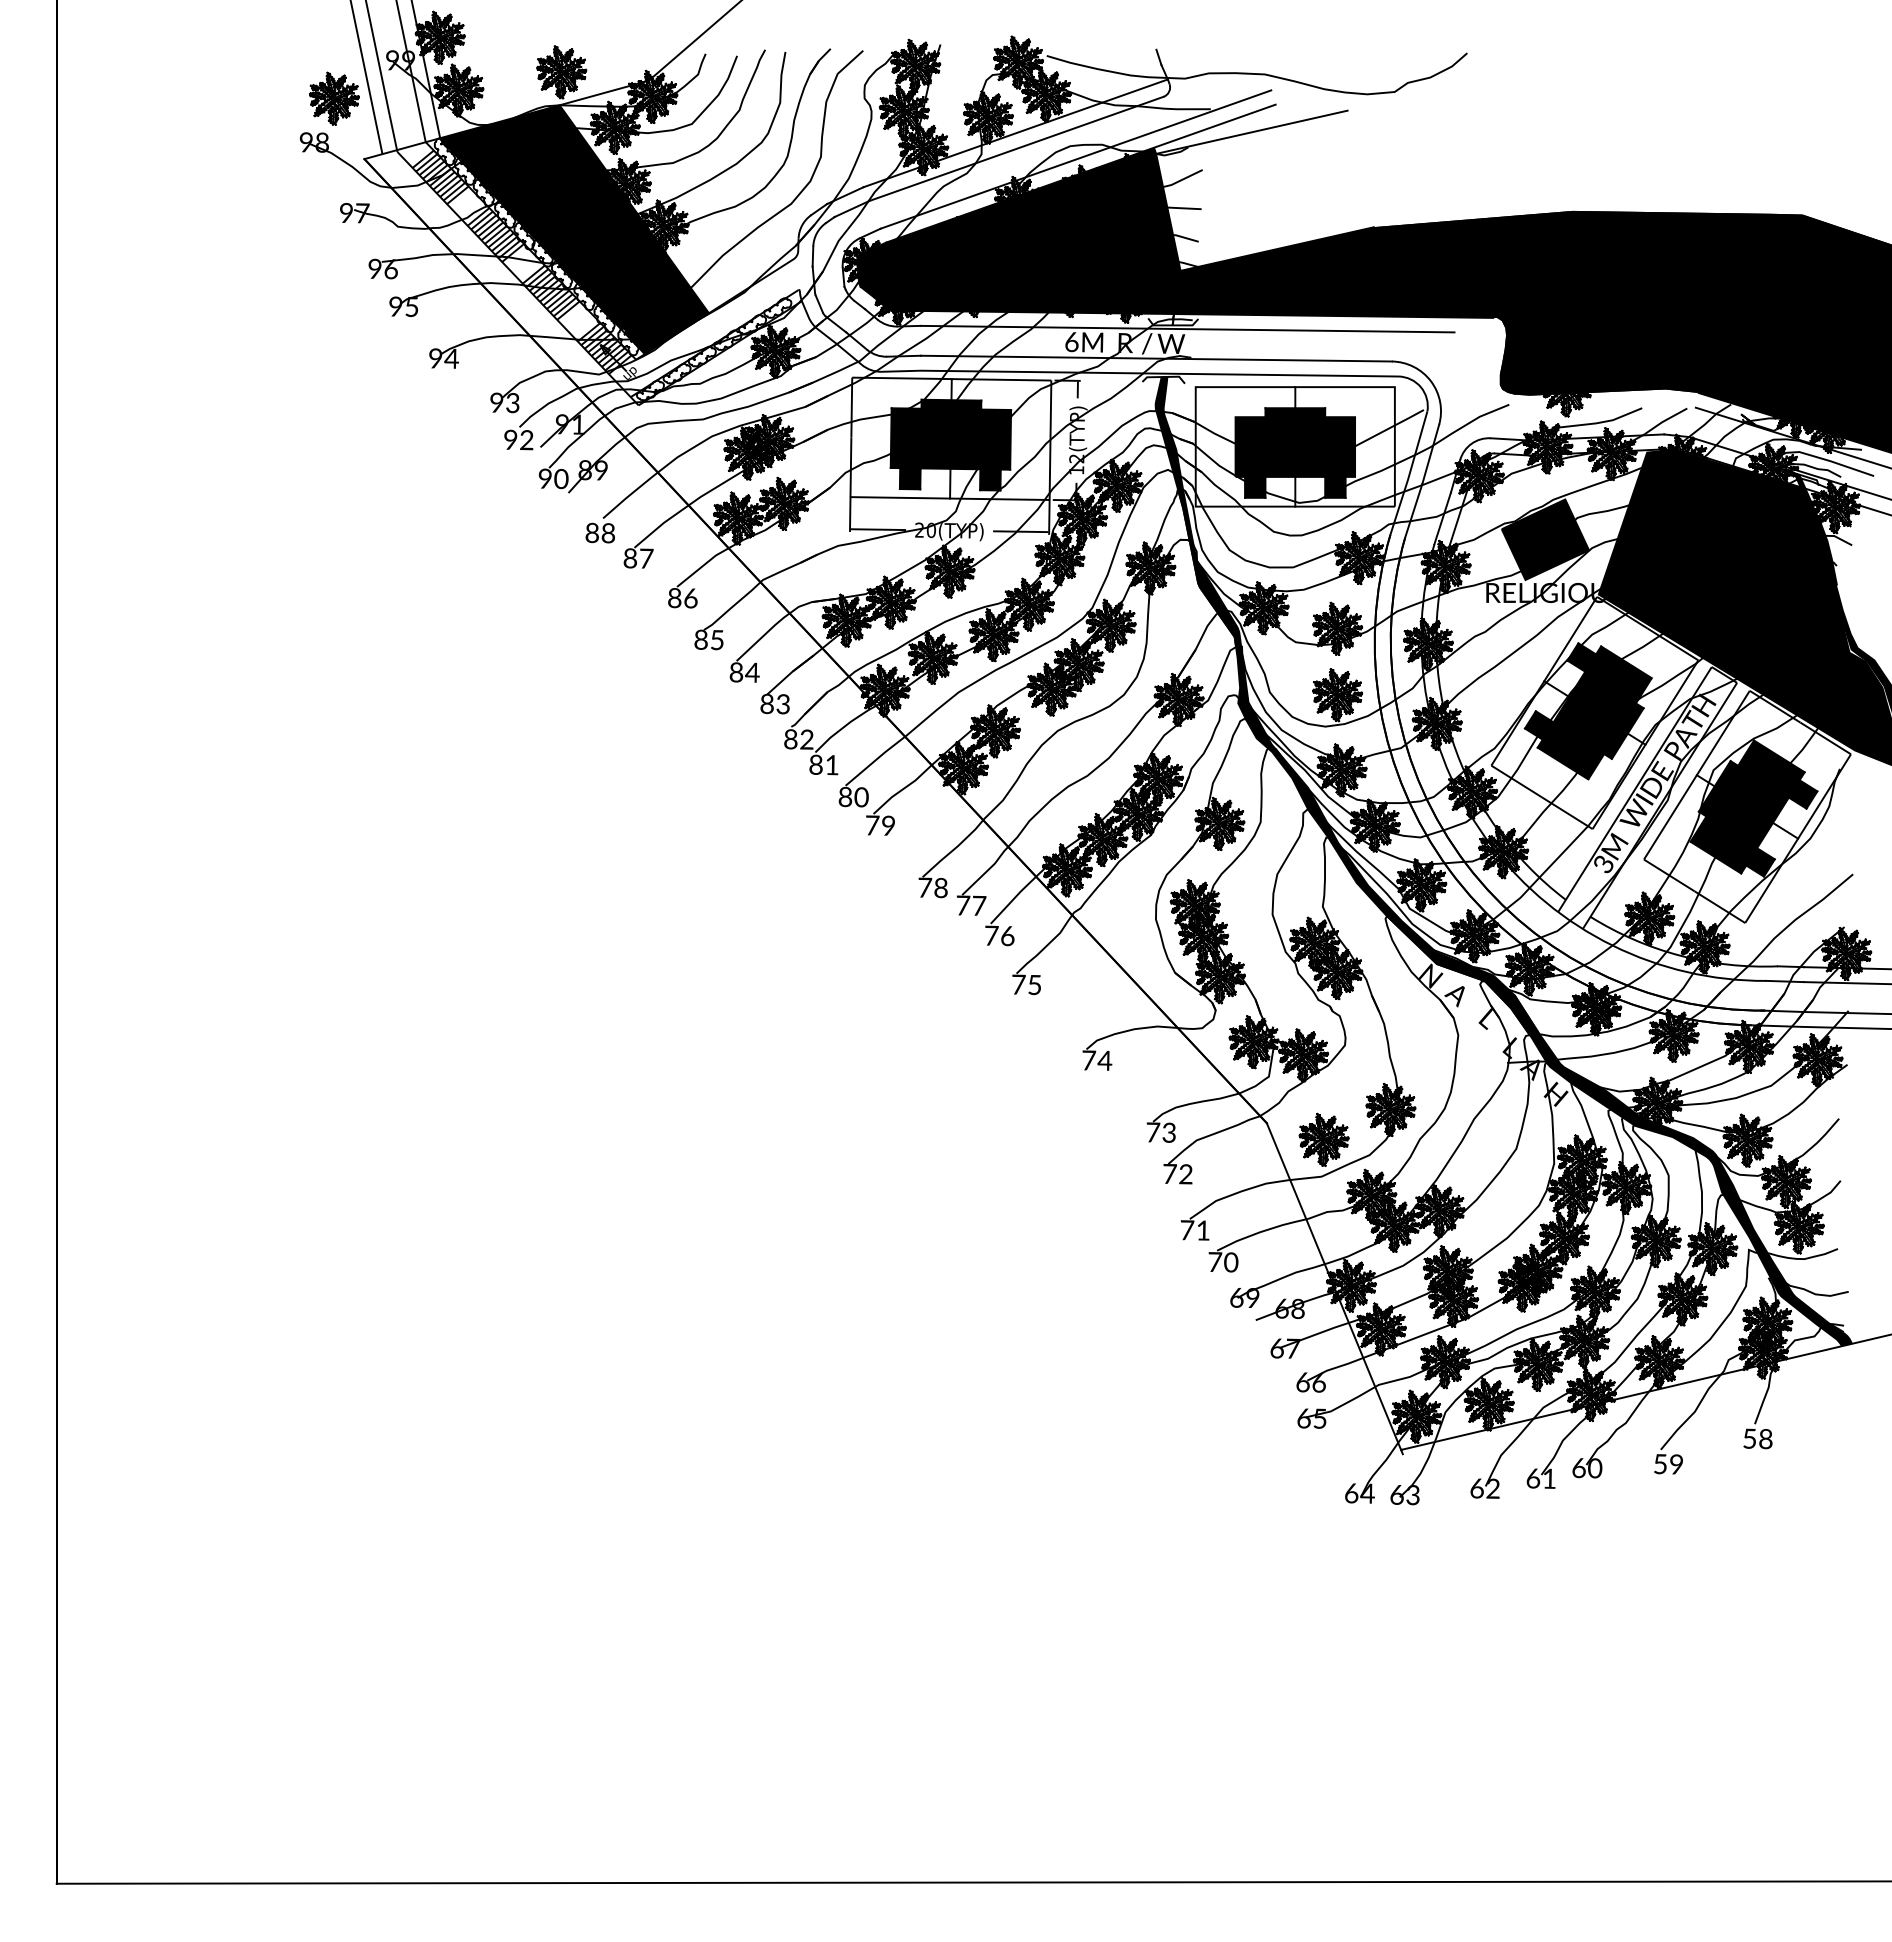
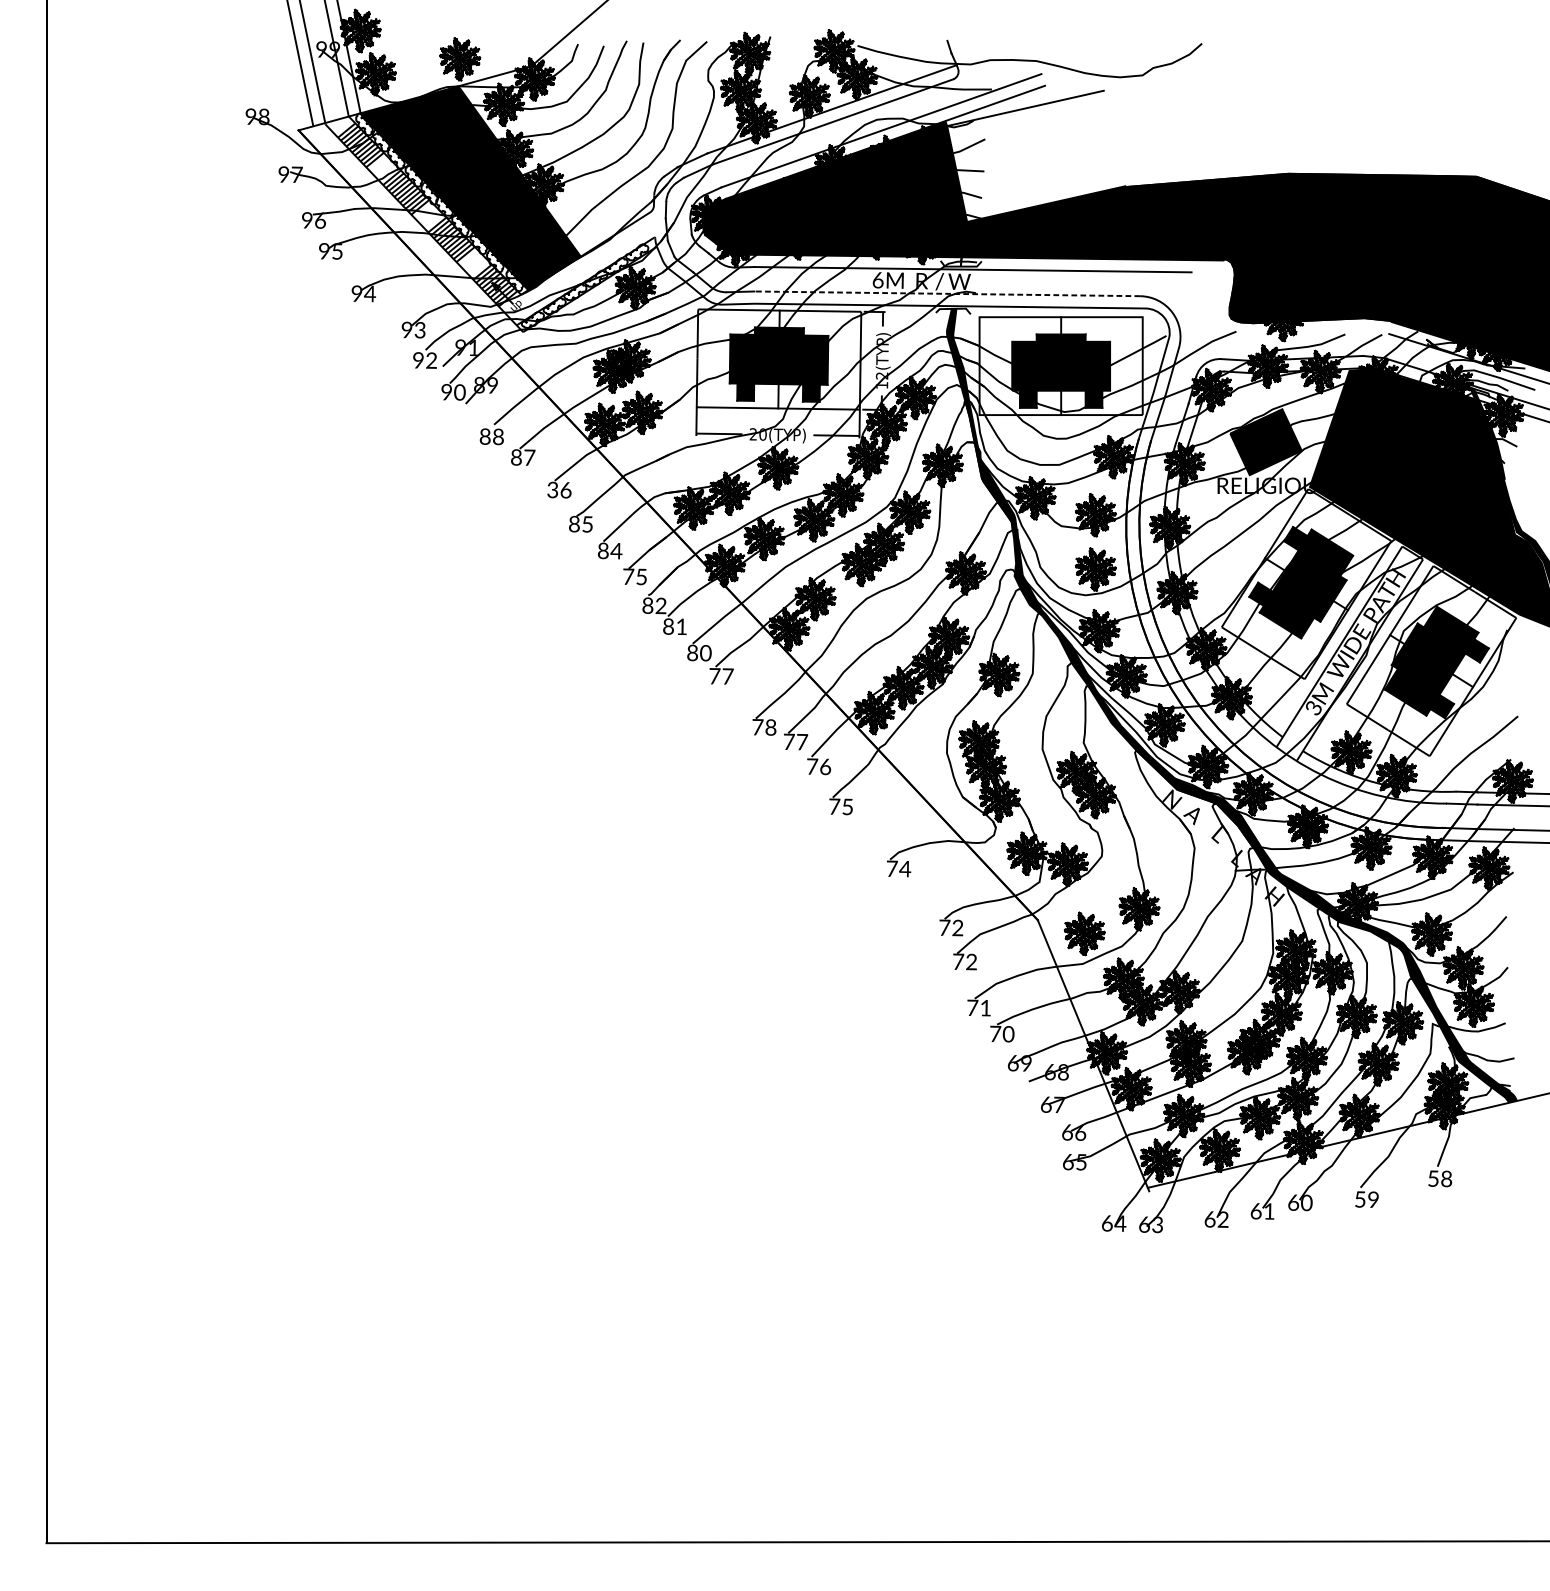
part: (334, 98) -> (274, 80), removed
line: (1155, 358) -> (946, 293), solid -> dashed
text: (674, 597) -> (552, 489), 86 -> 36
text: (774, 703) -> (634, 576), 83 -> 75
text: (888, 825) -> (727, 676), 79 -> 77
text: (1168, 1134) -> (957, 929), 73 -> 72

